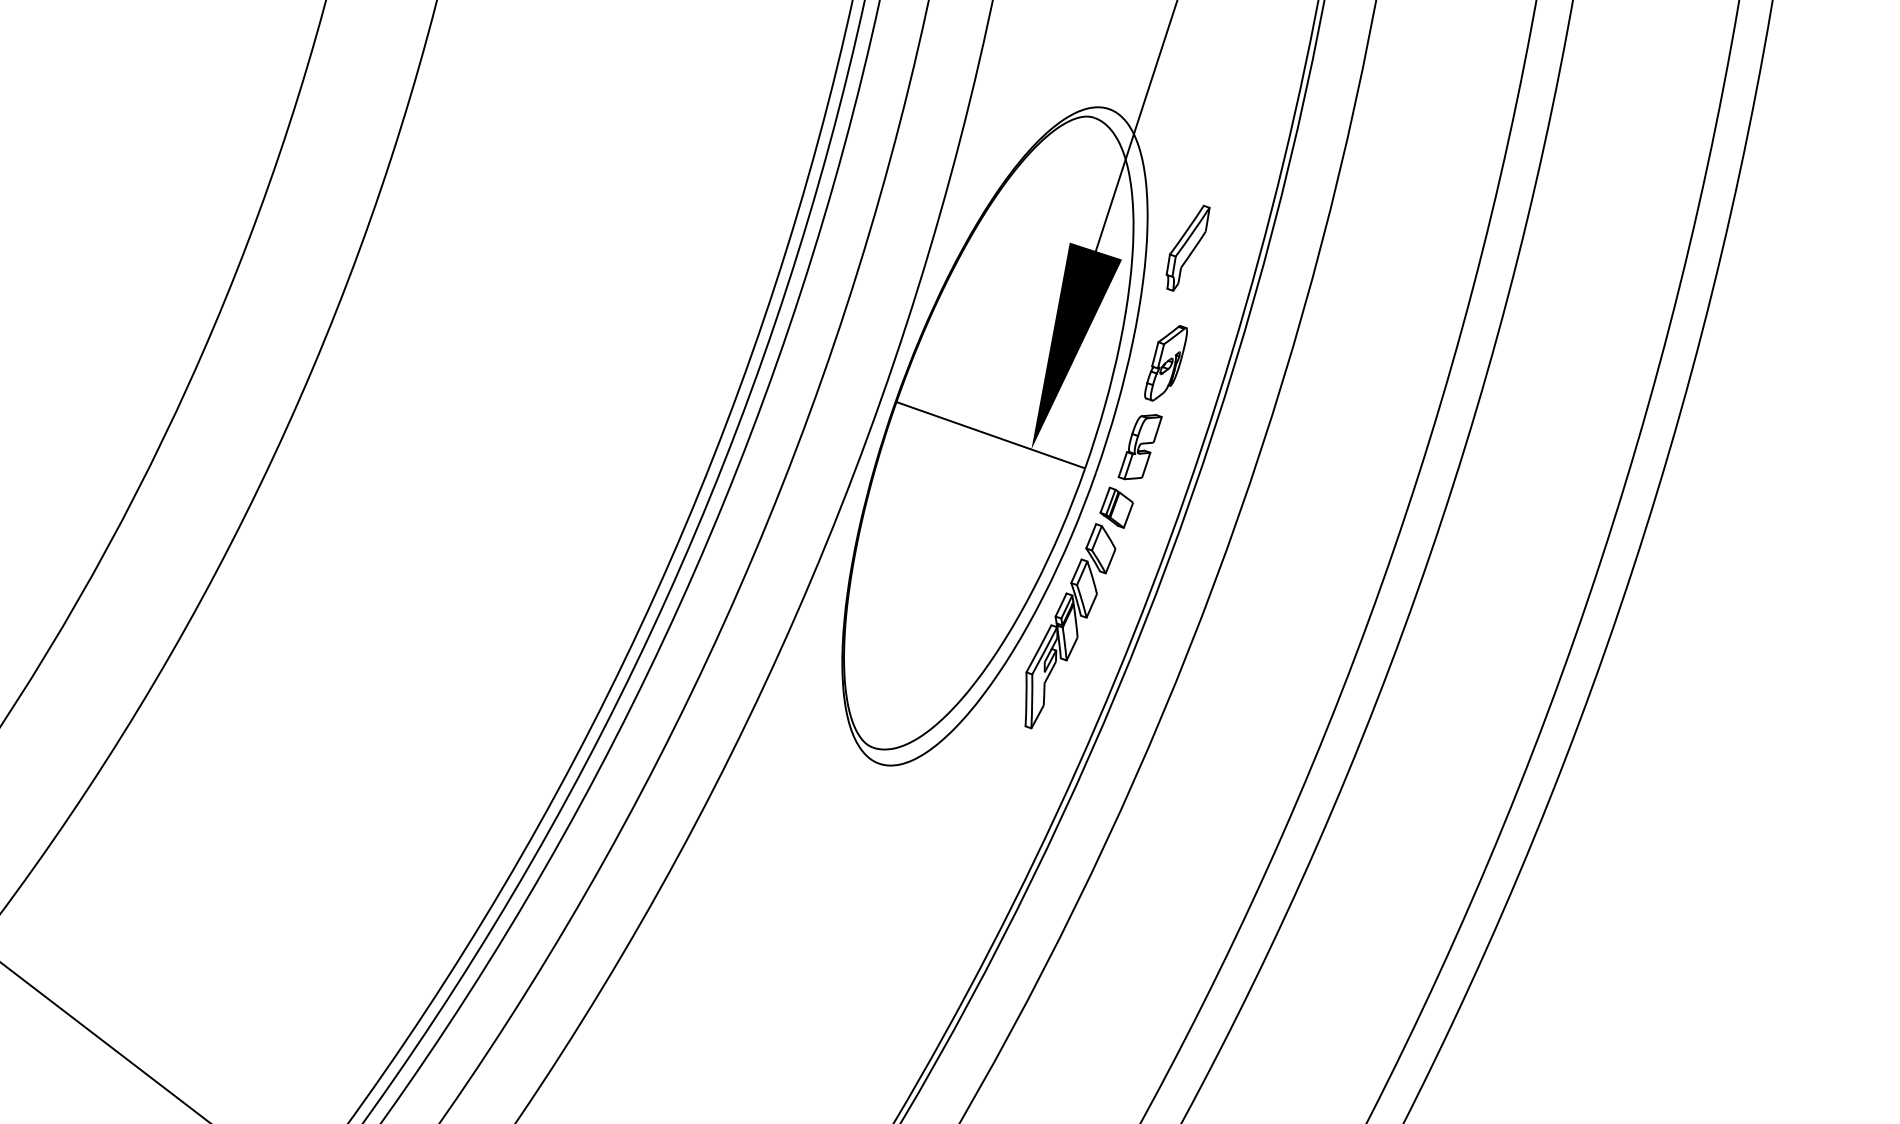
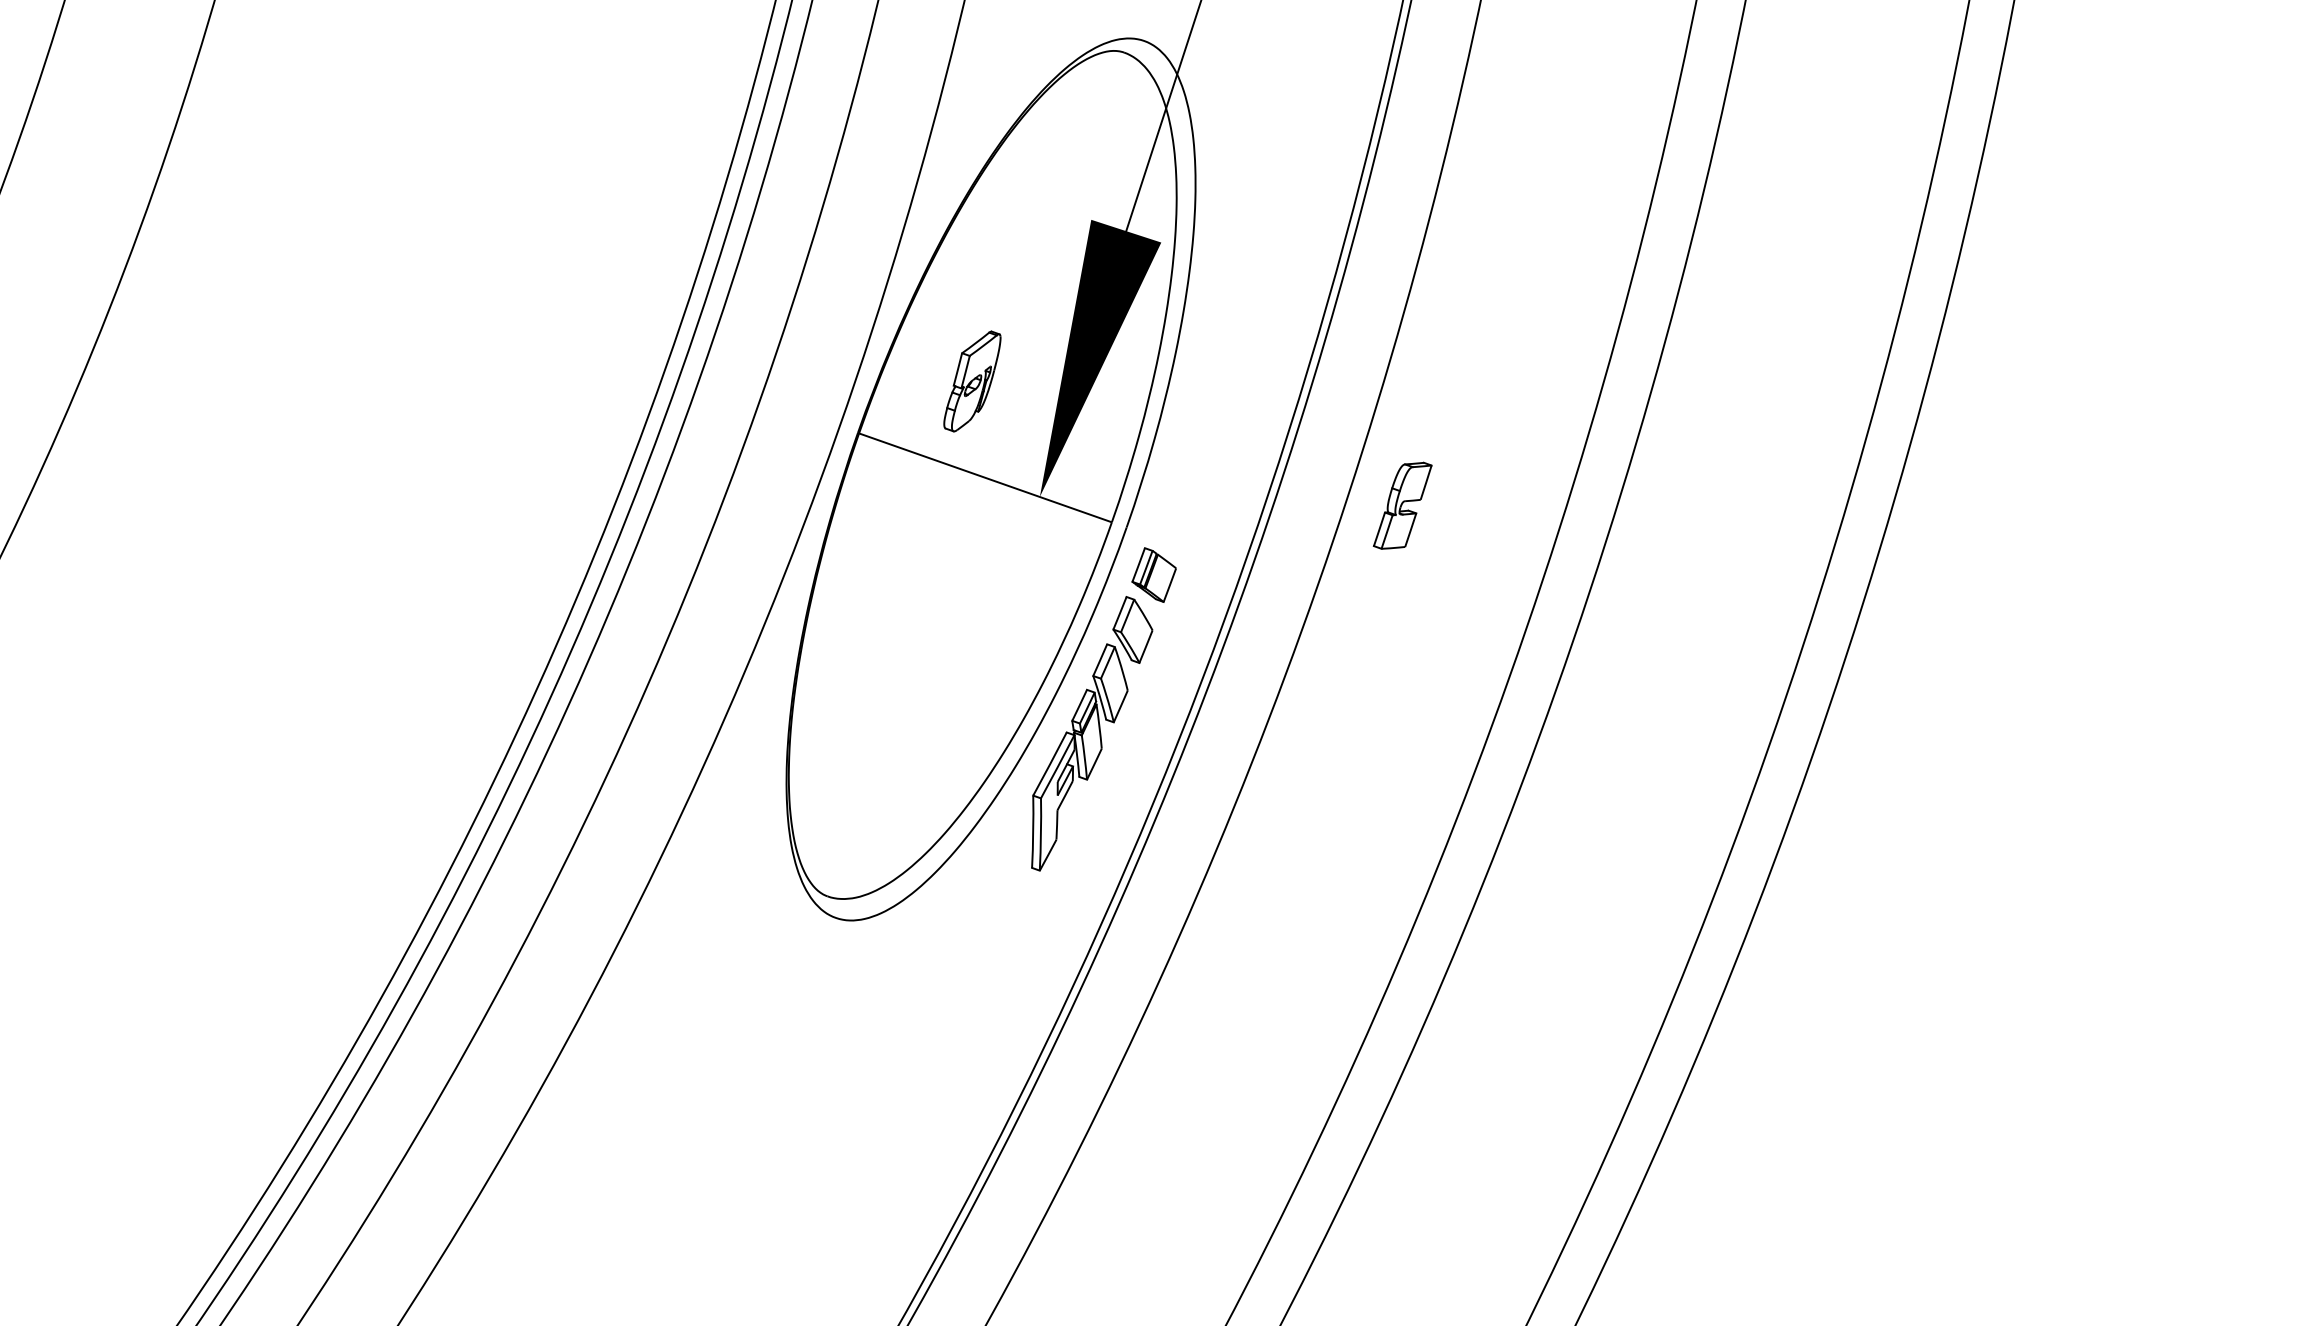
part: (1187, 247) -> (1249, 226), removed
part: (1165, 363) -> (971, 381), moved
part: (1139, 447) -> (1401, 506), moved

